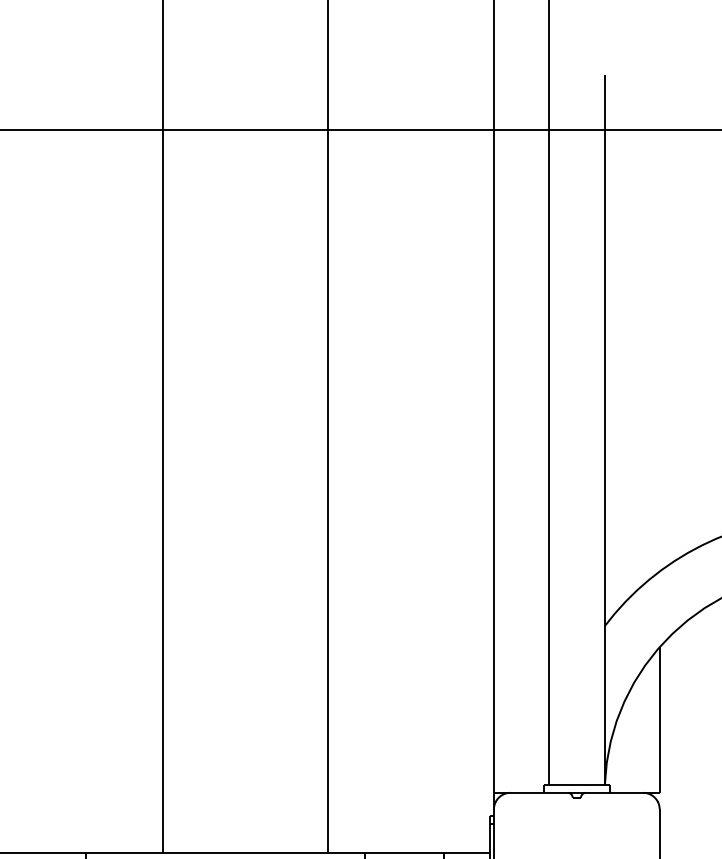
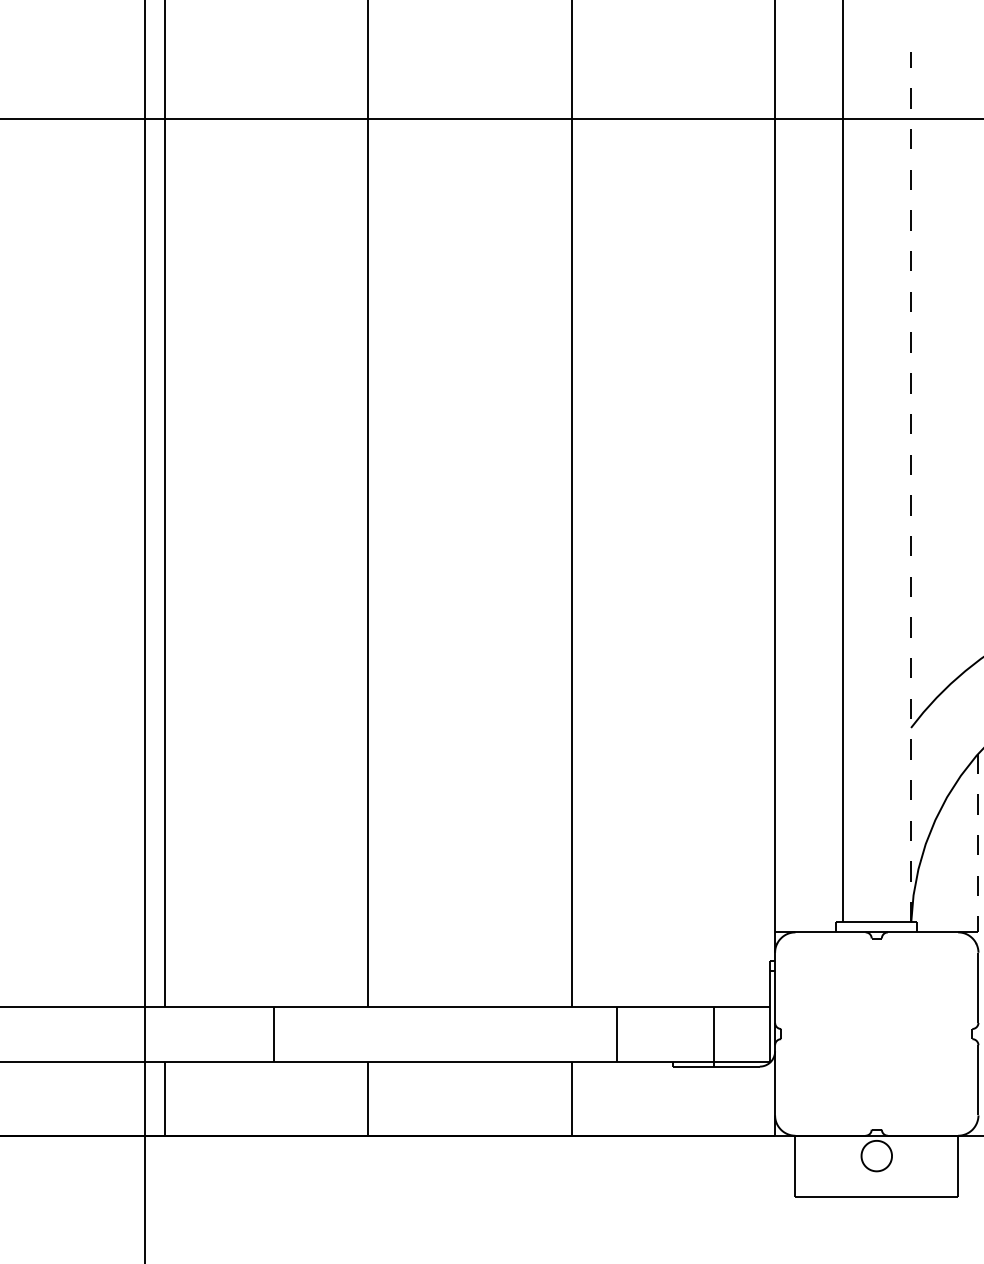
line: (605, 429) -> (911, 486), solid -> dashed
line: (659, 720) -> (978, 843), solid -> dashed

